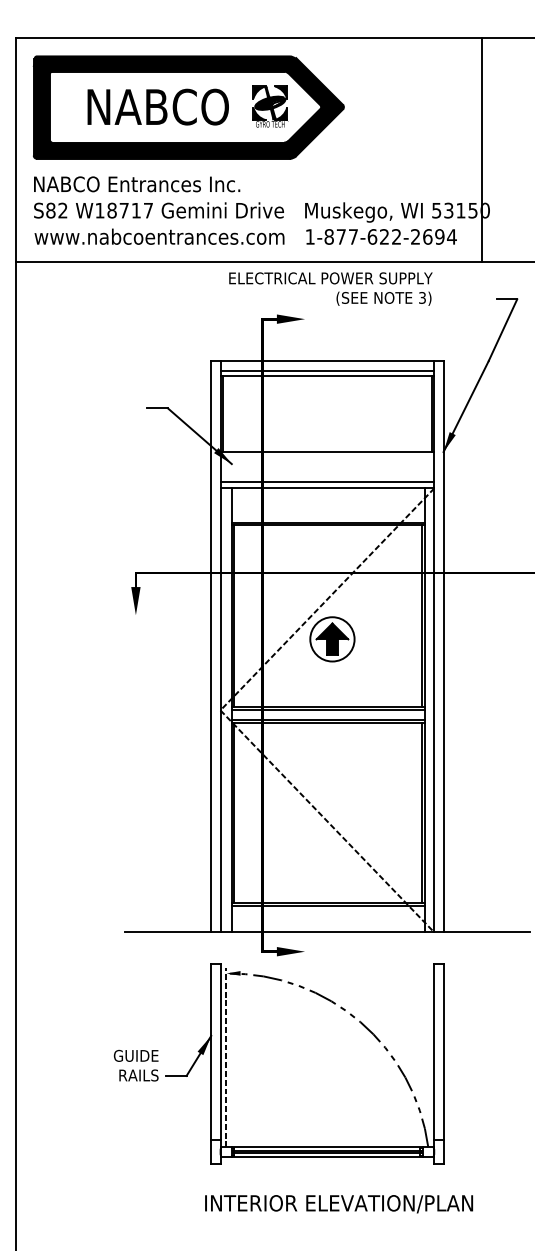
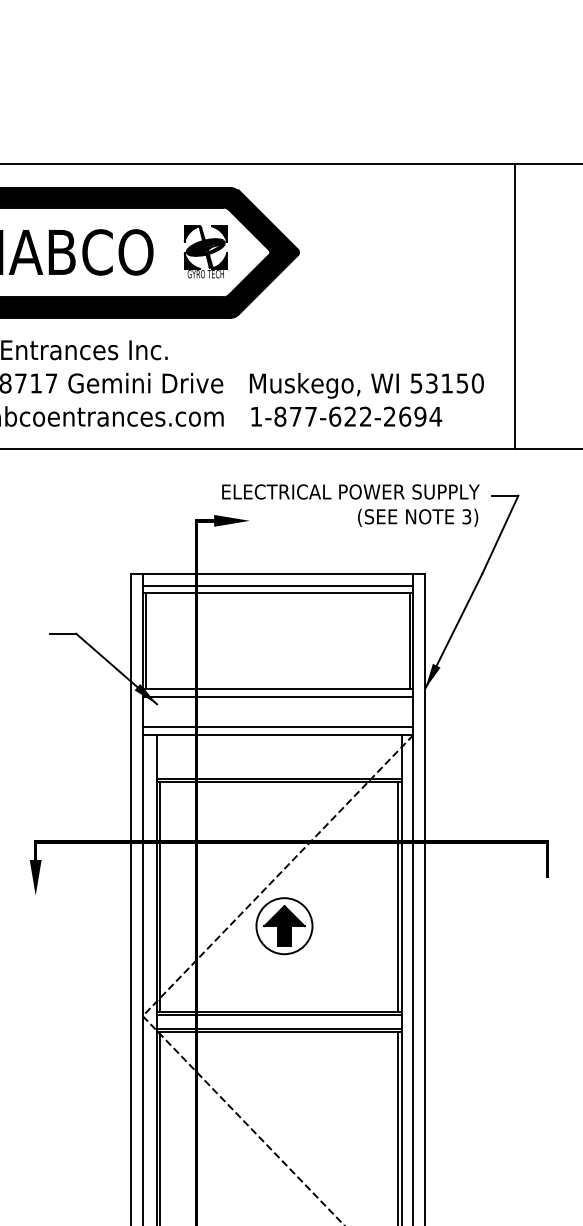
line: (481, 149) -> (514, 306), moved
text: (330, 288) -> (350, 504), moved
line: (327, 458) -> (278, 697), added

